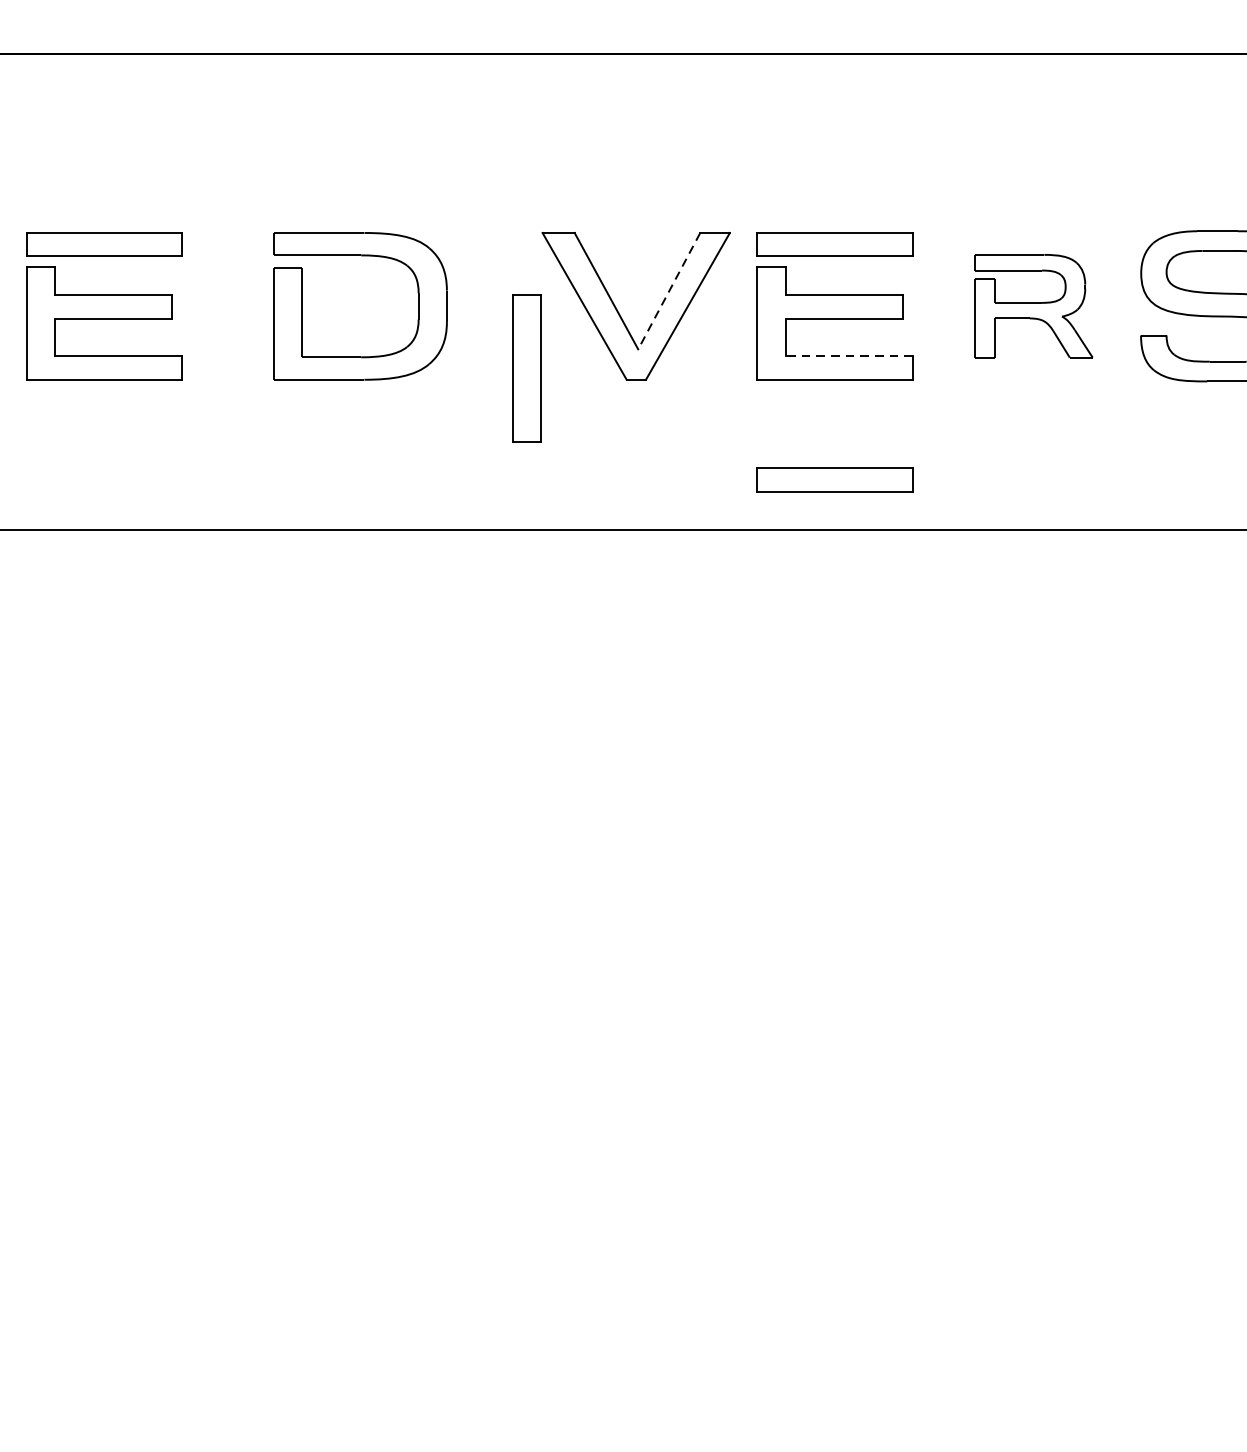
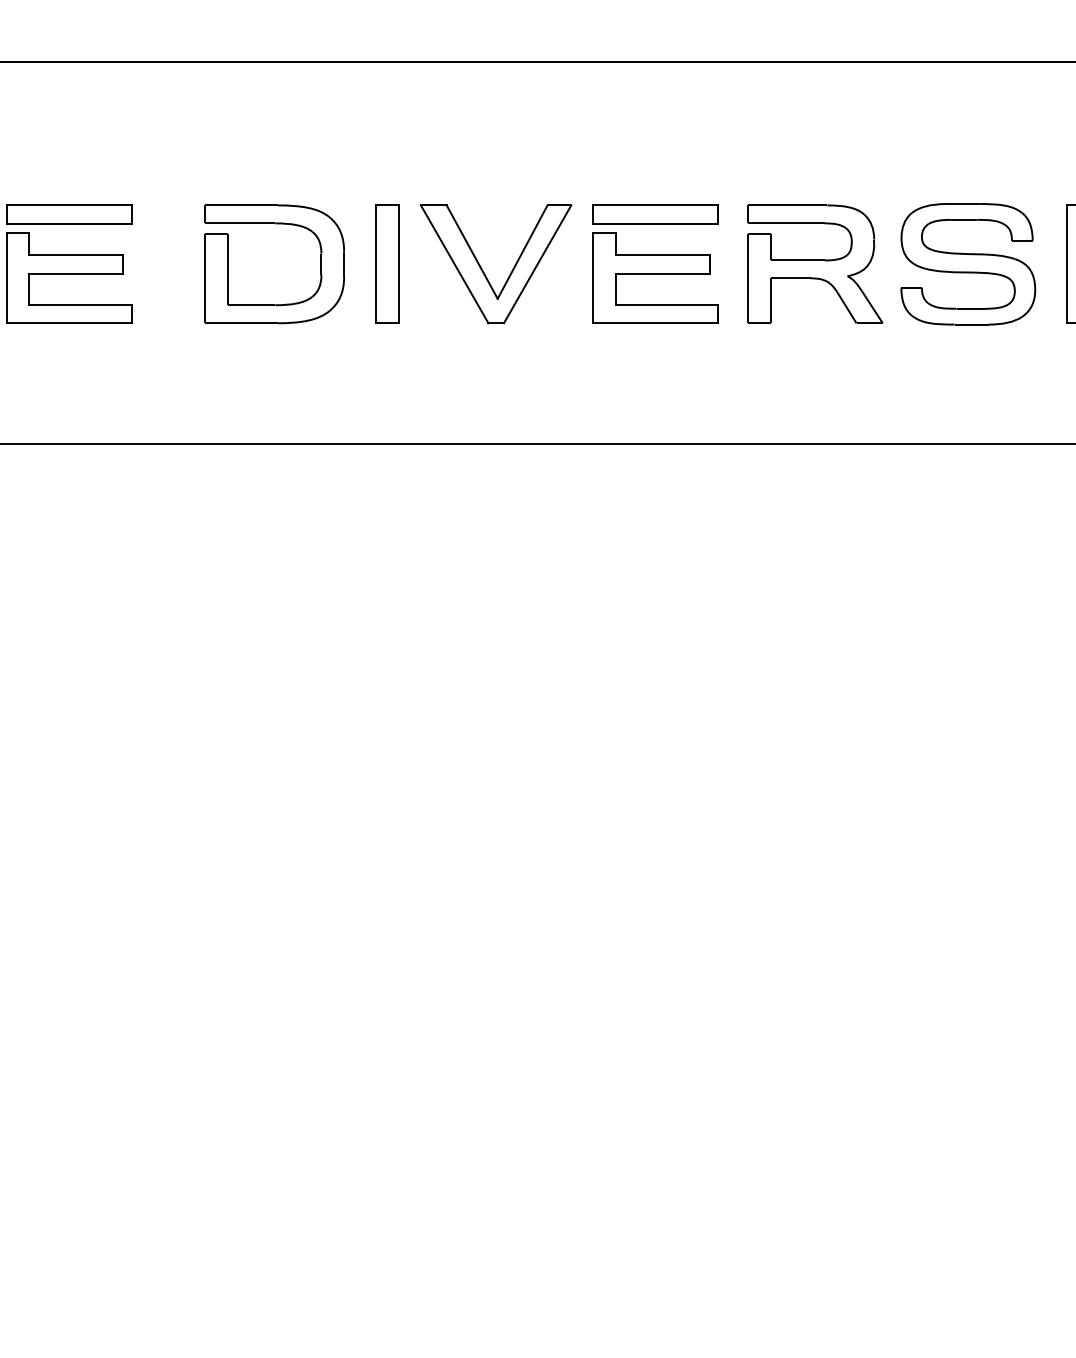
line: (669, 291) -> (522, 252), dashed -> solid
part: (1034, 305) -> (815, 263), size x1.43
line: (848, 356) -> (666, 304), dashed -> solid
part: (527, 367) -> (387, 263), moved
part: (834, 479) -> (655, 403), removed

